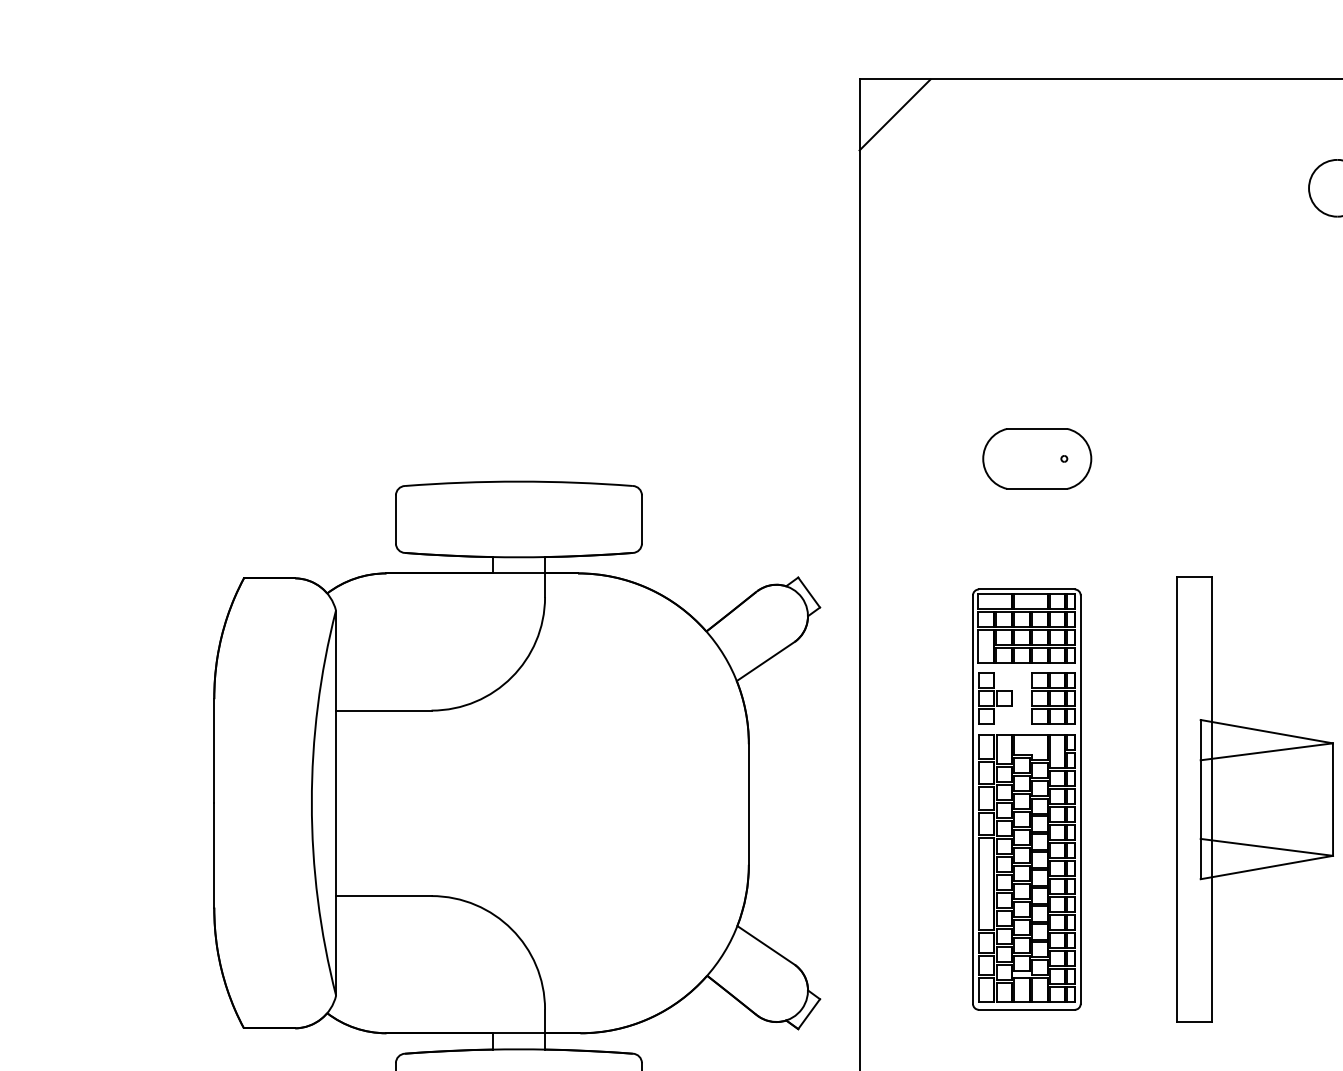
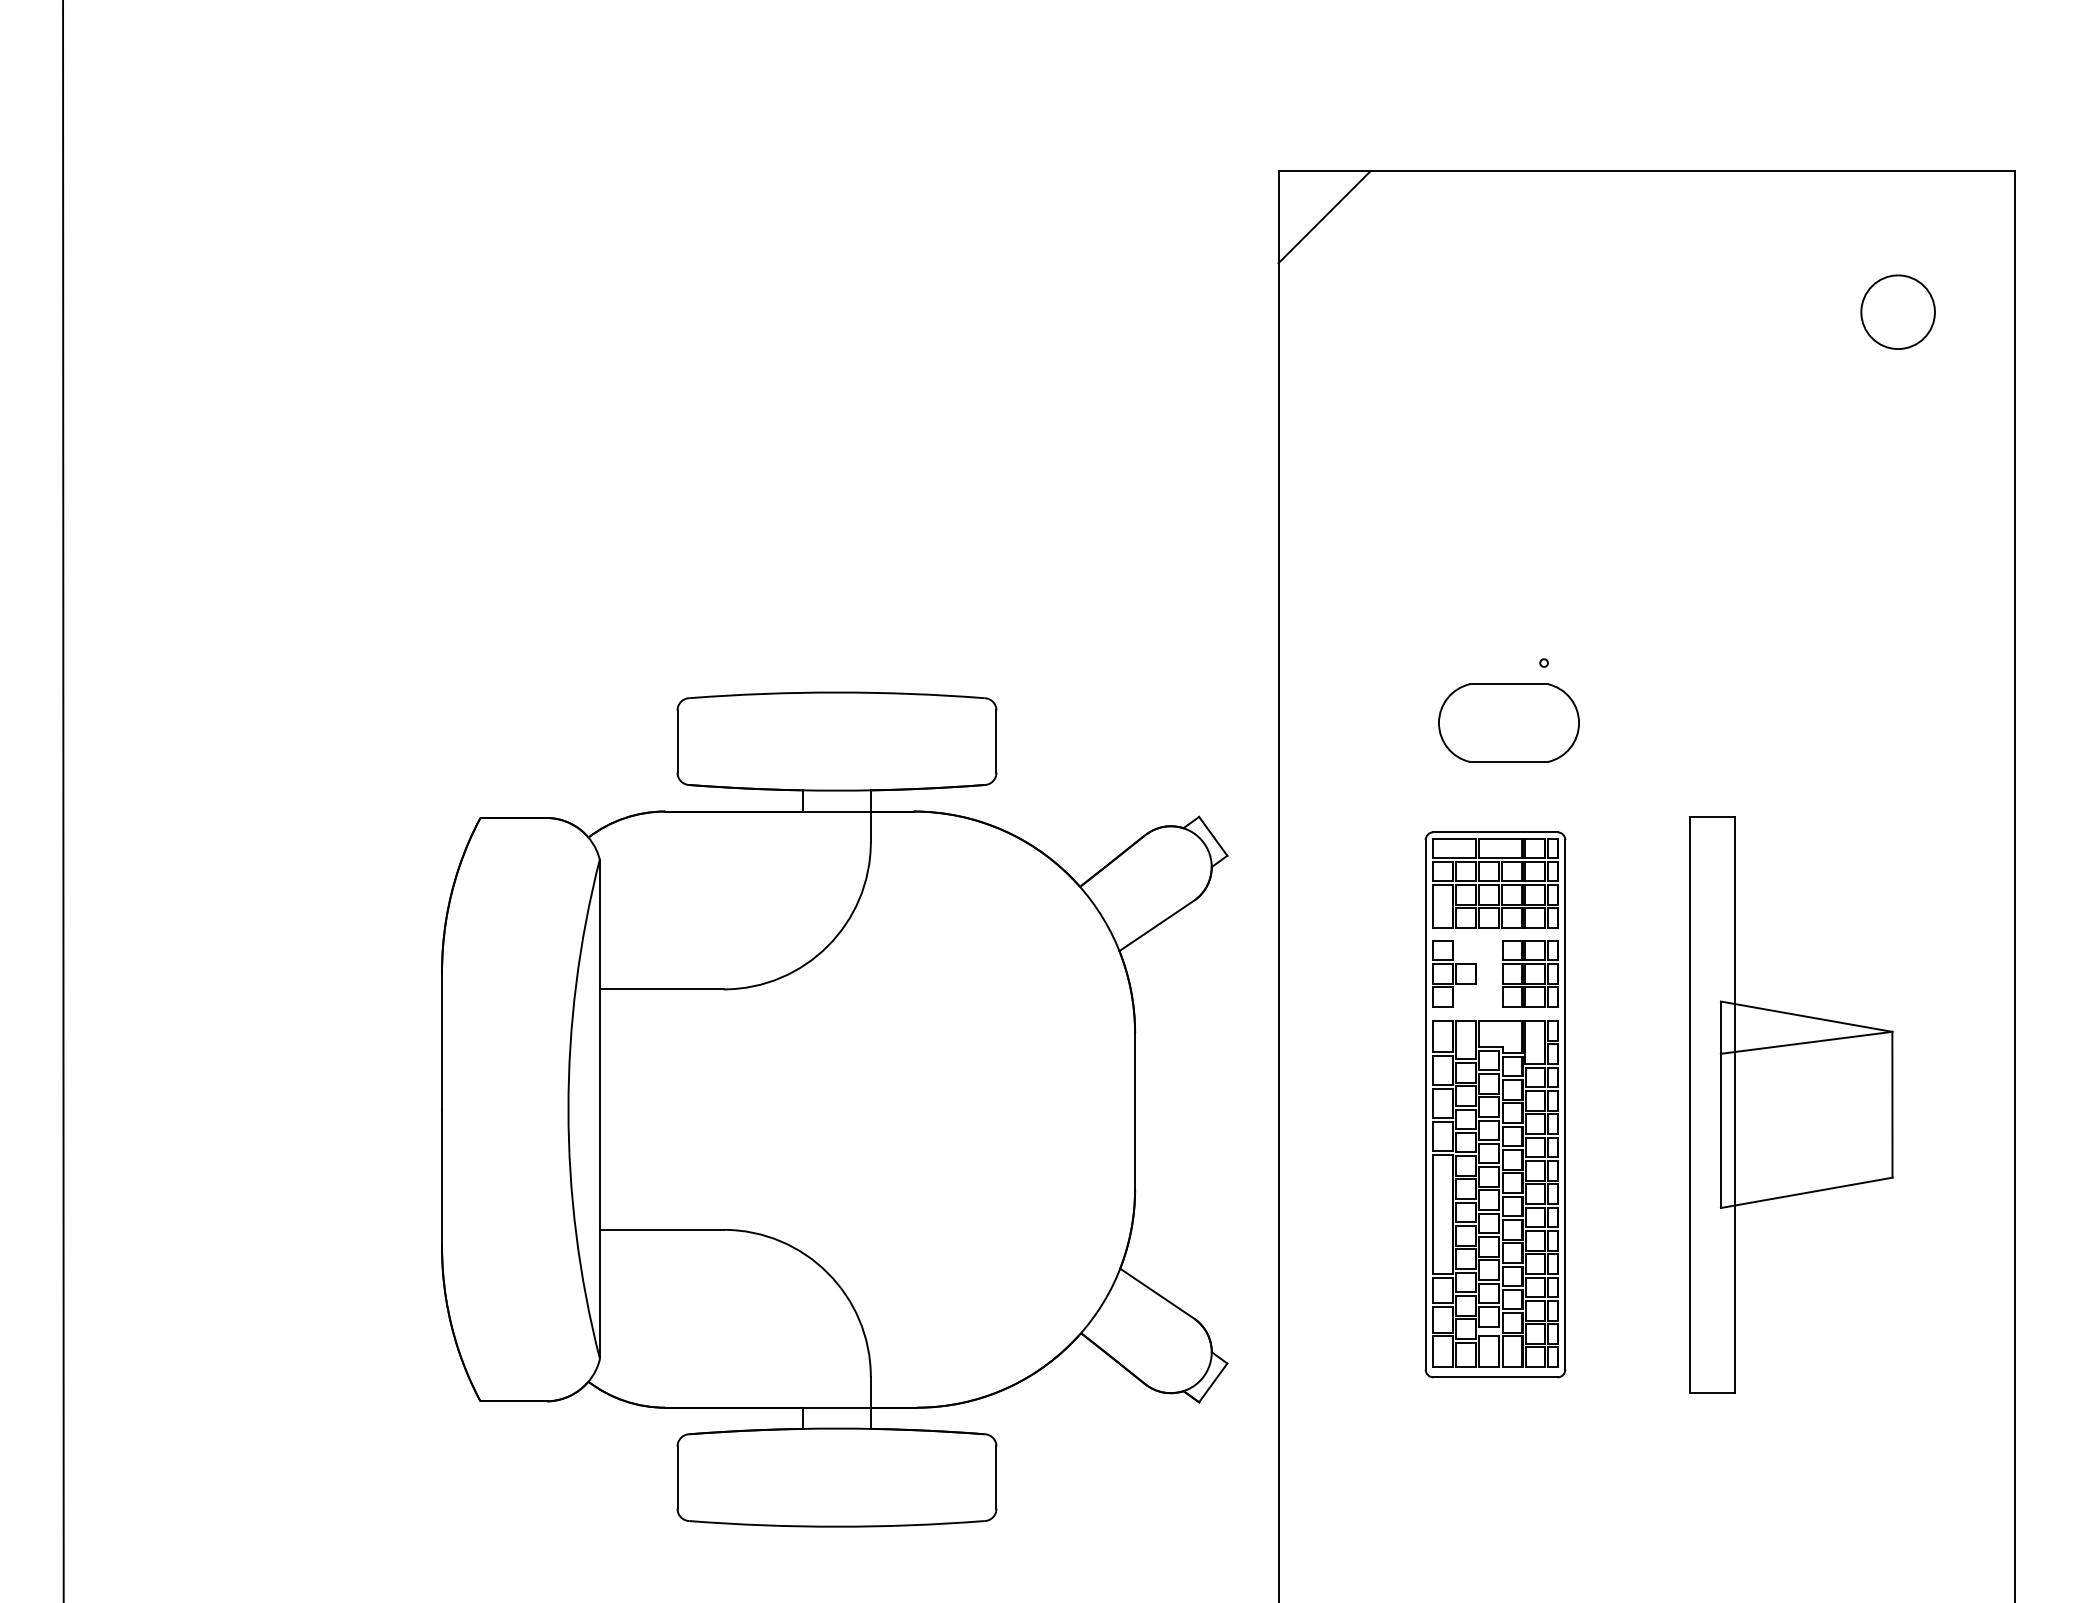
part: (1036, 458) -> (1508, 722), moved
line: (1265, 847) -> (1805, 1166), removed

